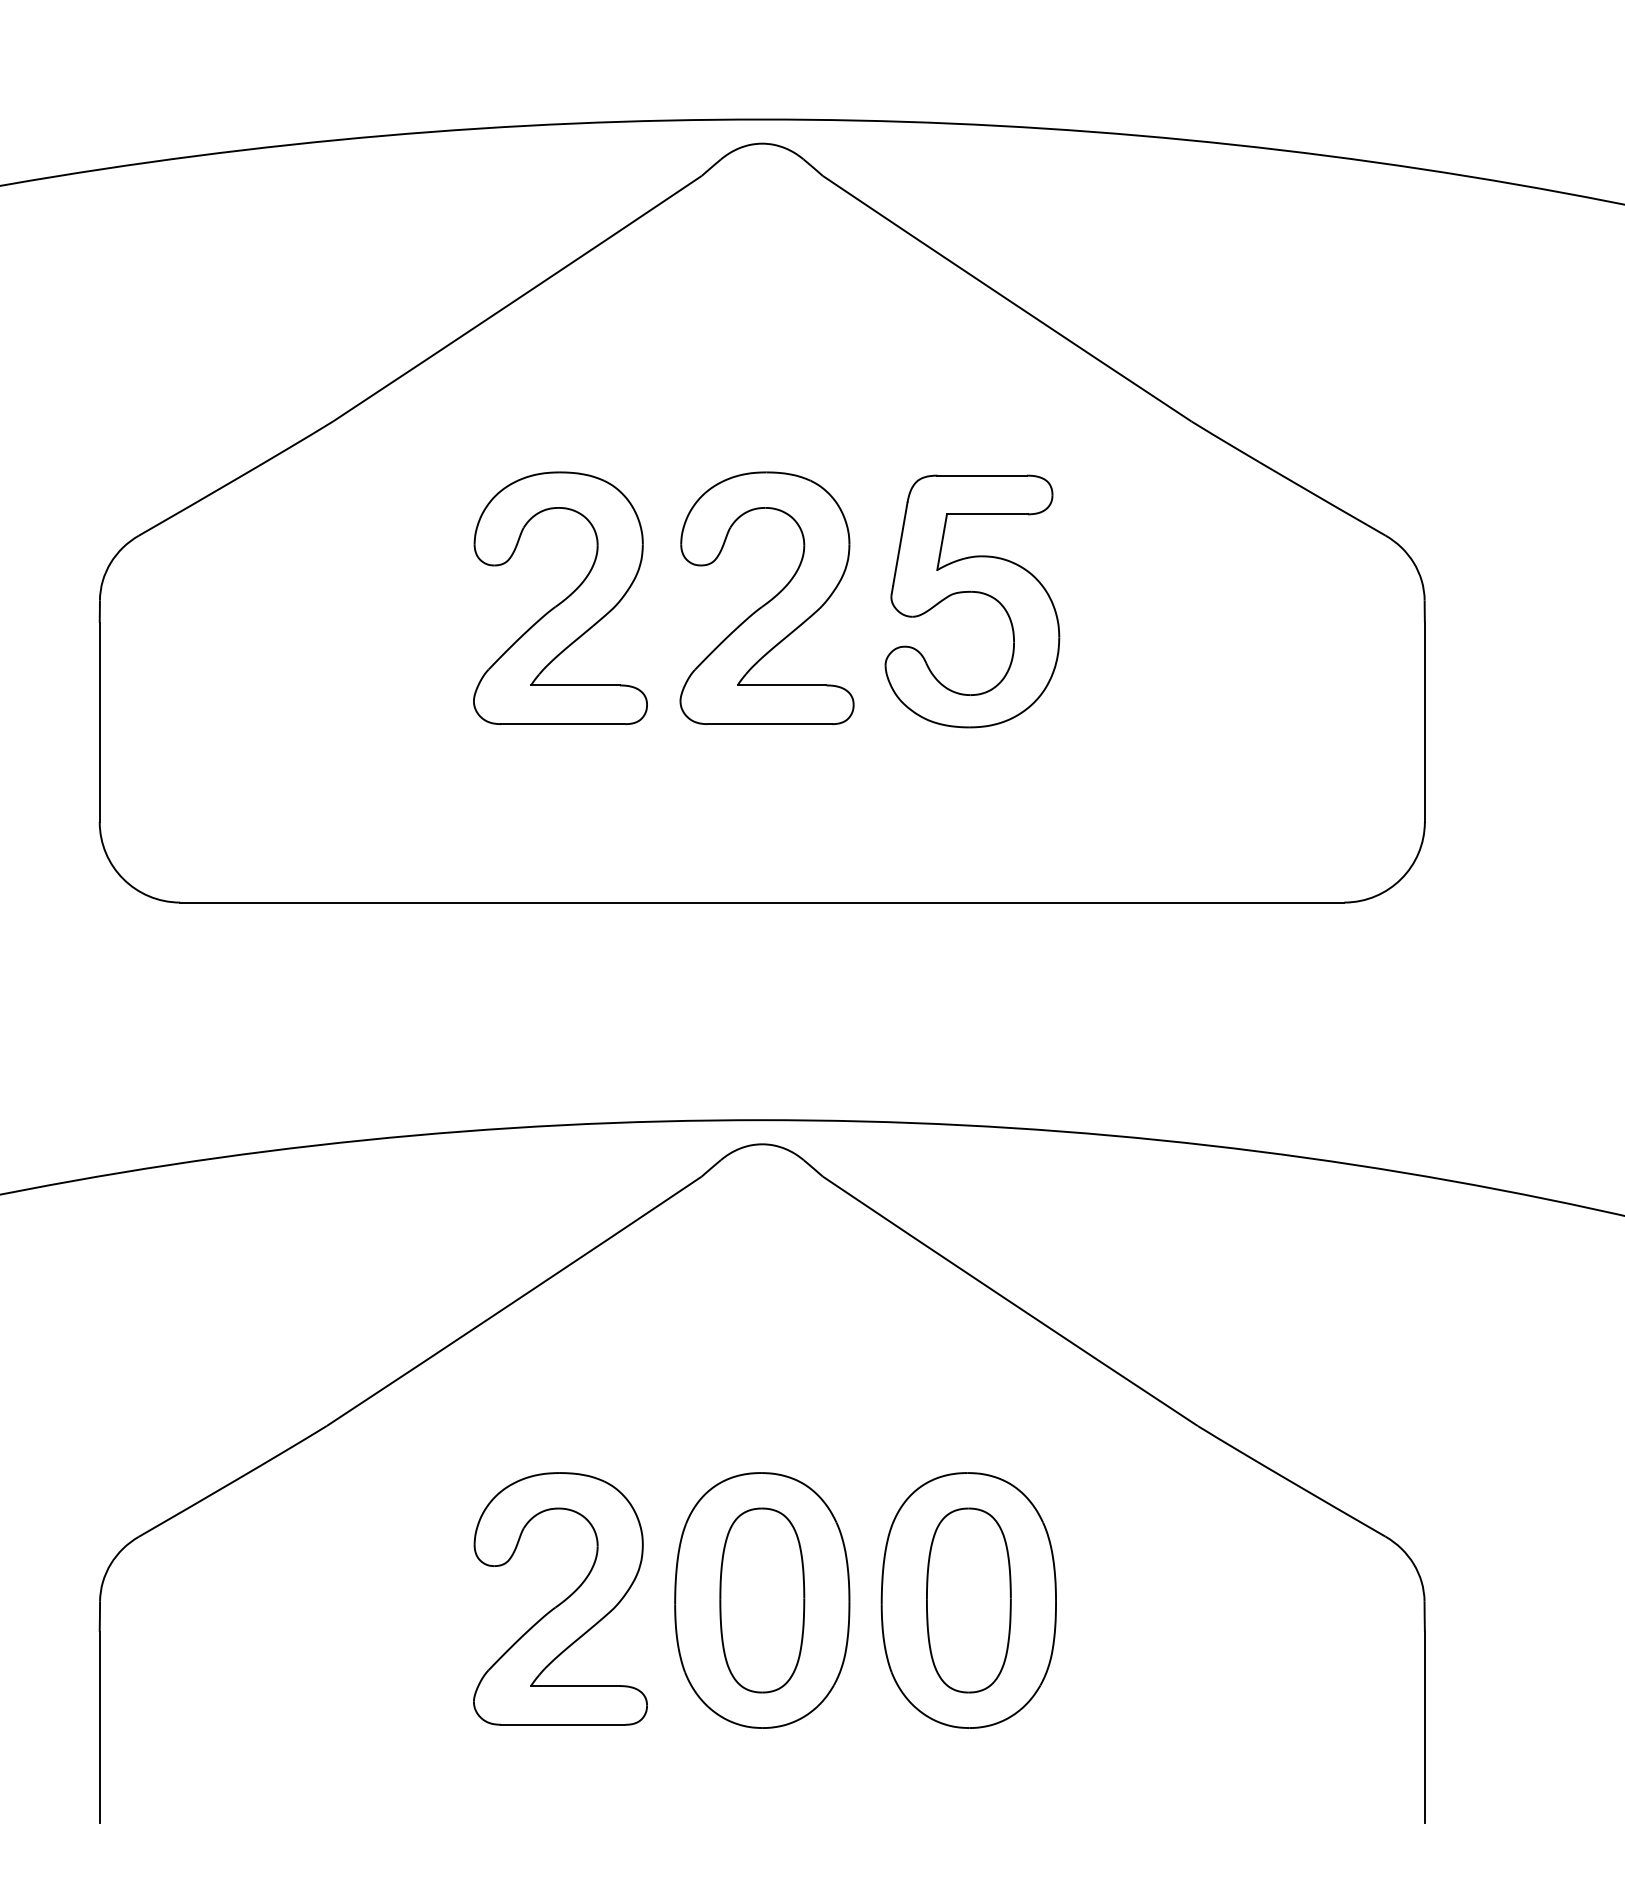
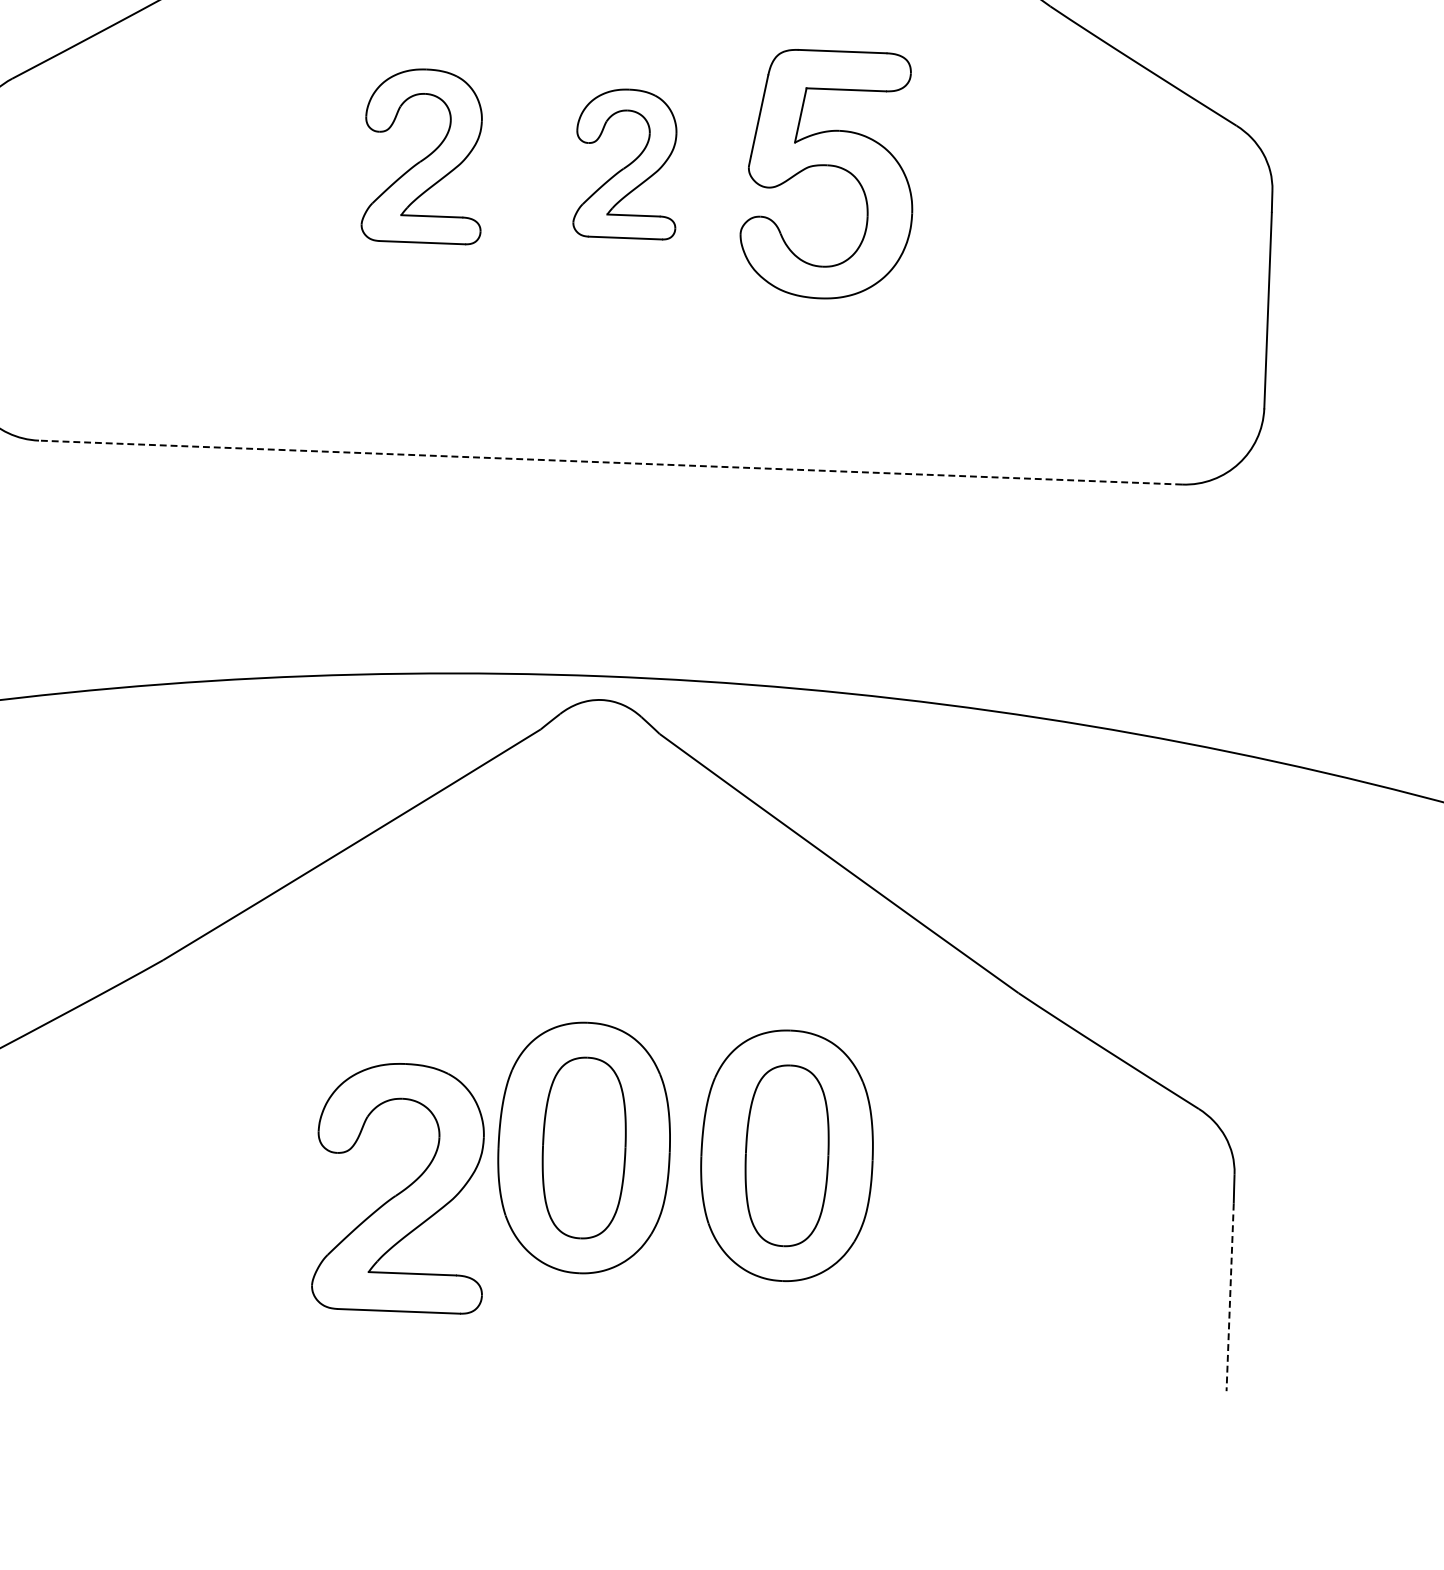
part: (560, 597) -> (423, 155), size x0.7
part: (766, 597) -> (626, 163), size x0.6
line: (762, 902) -> (610, 462), solid -> dashed
part: (560, 1598) -> (400, 1187), moved
line: (1424, 1727) -> (1229, 1297), solid -> dashed

